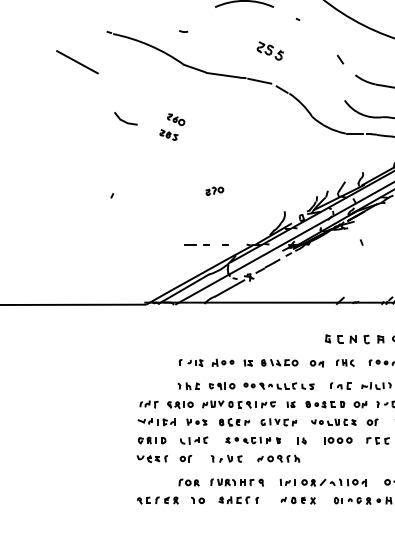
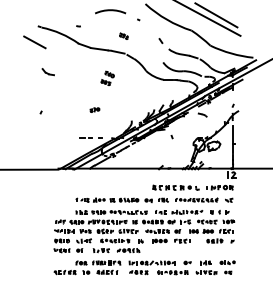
part: (269, 49) -> (123, 35), size x0.62
line: (76, 62) -> (34, 42), moved
part: (171, 125) -> (107, 77), moved

